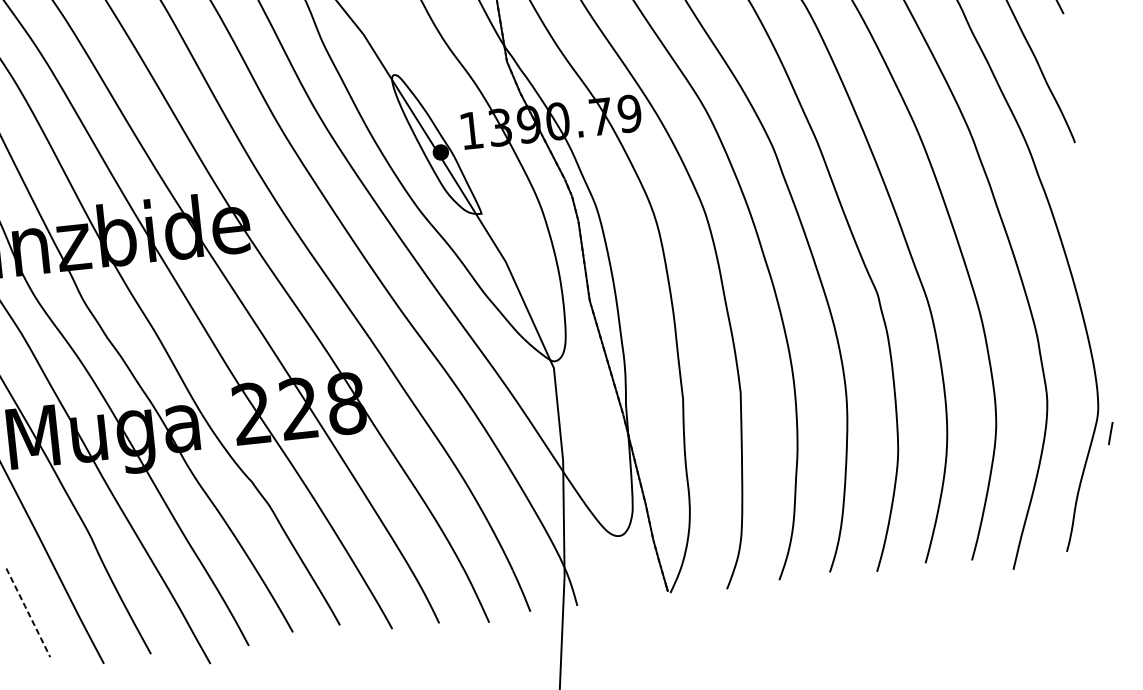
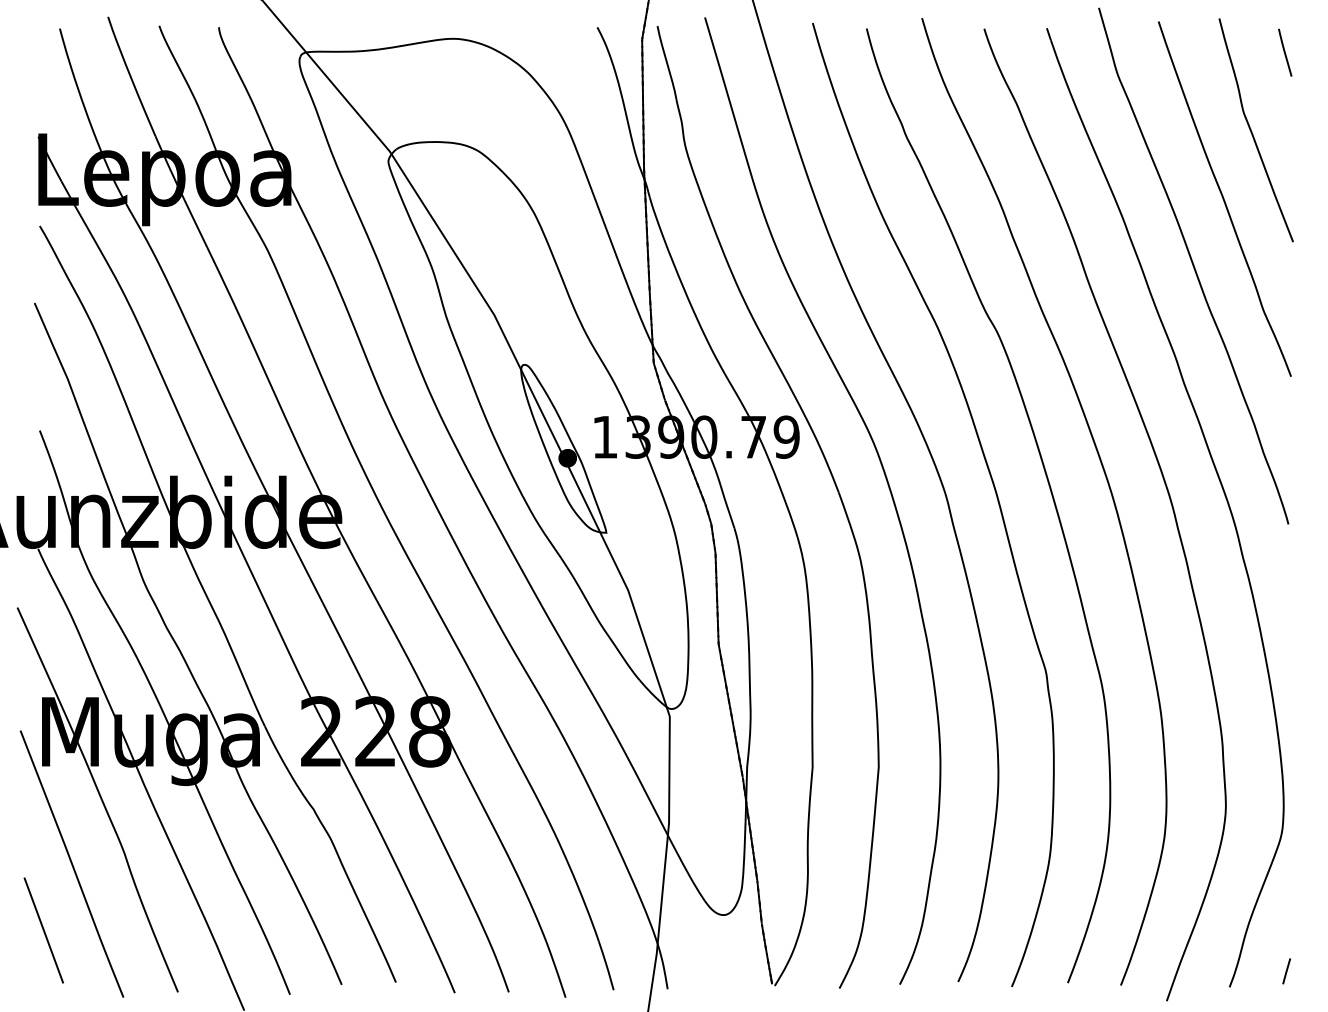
line: (1110, 433) -> (1286, 971), moved
line: (28, 612) -> (43, 930), dashed -> solid

